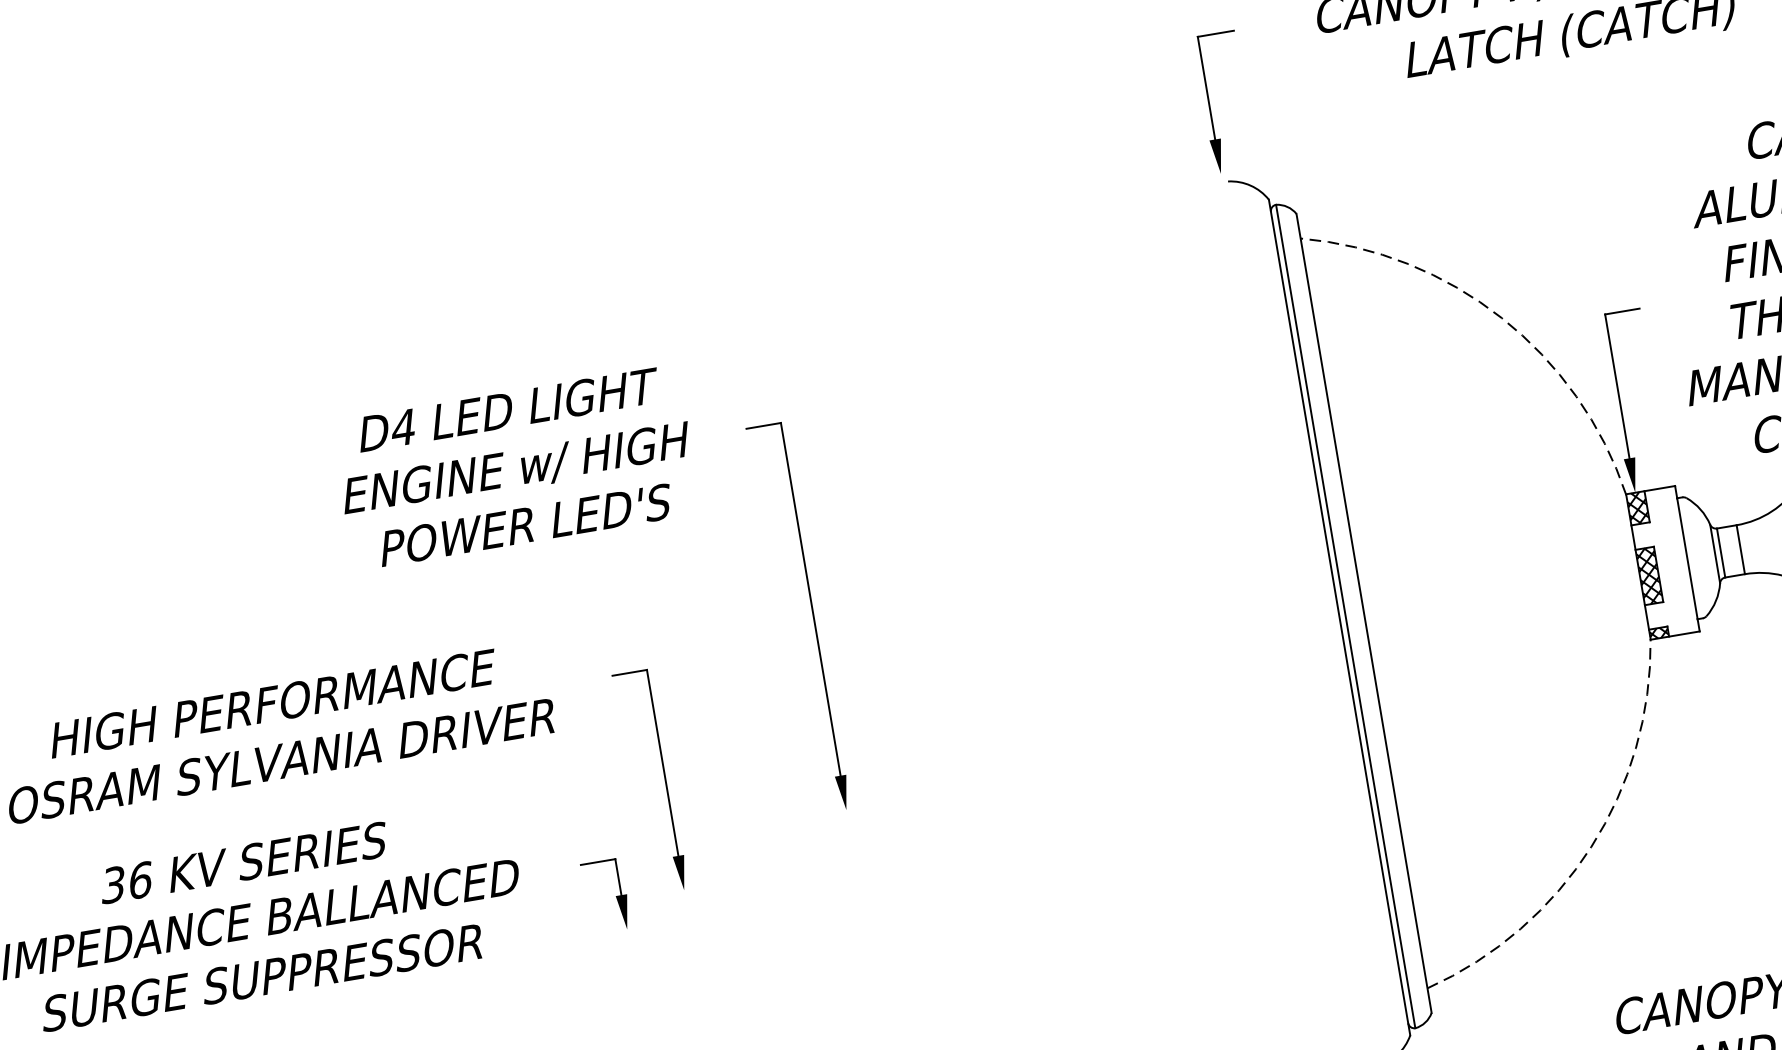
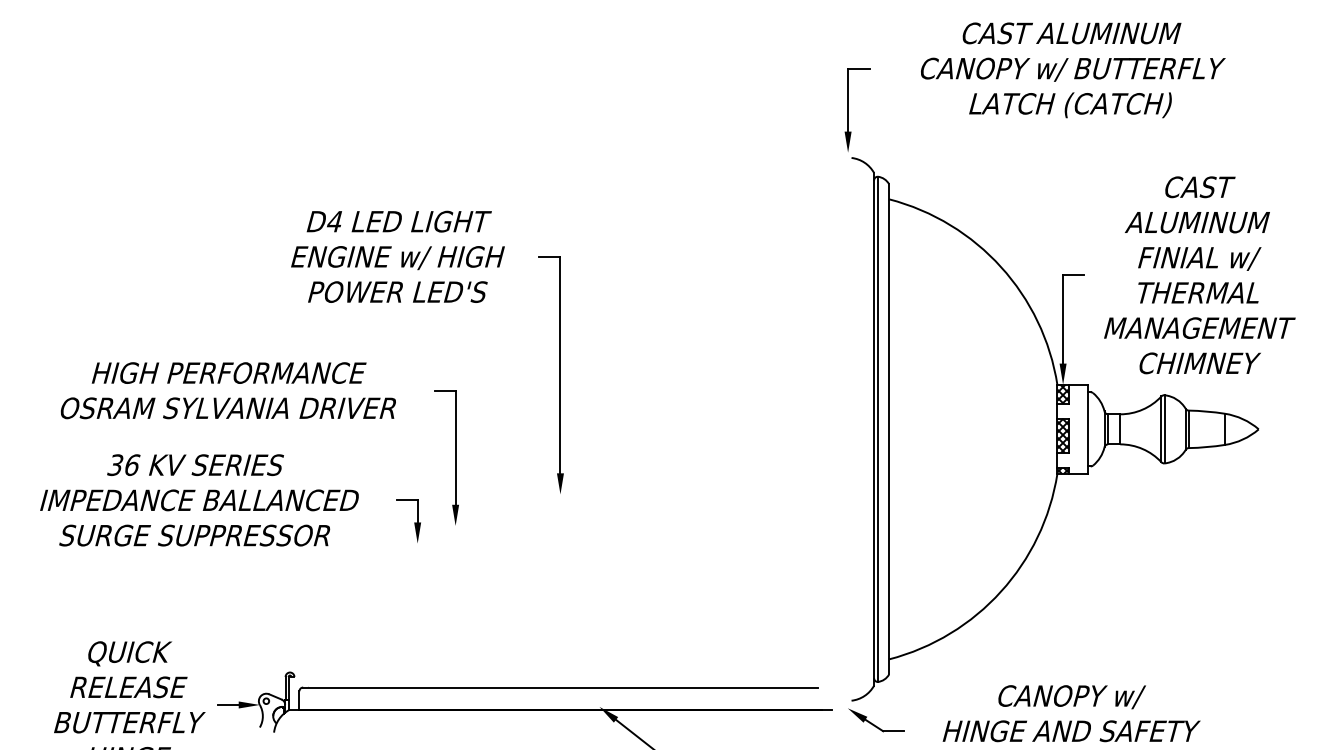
arc: (1502, 318) -> (1001, 267), dashed -> solid
arc: (1591, 846) -> (1001, 591), dashed -> solid

